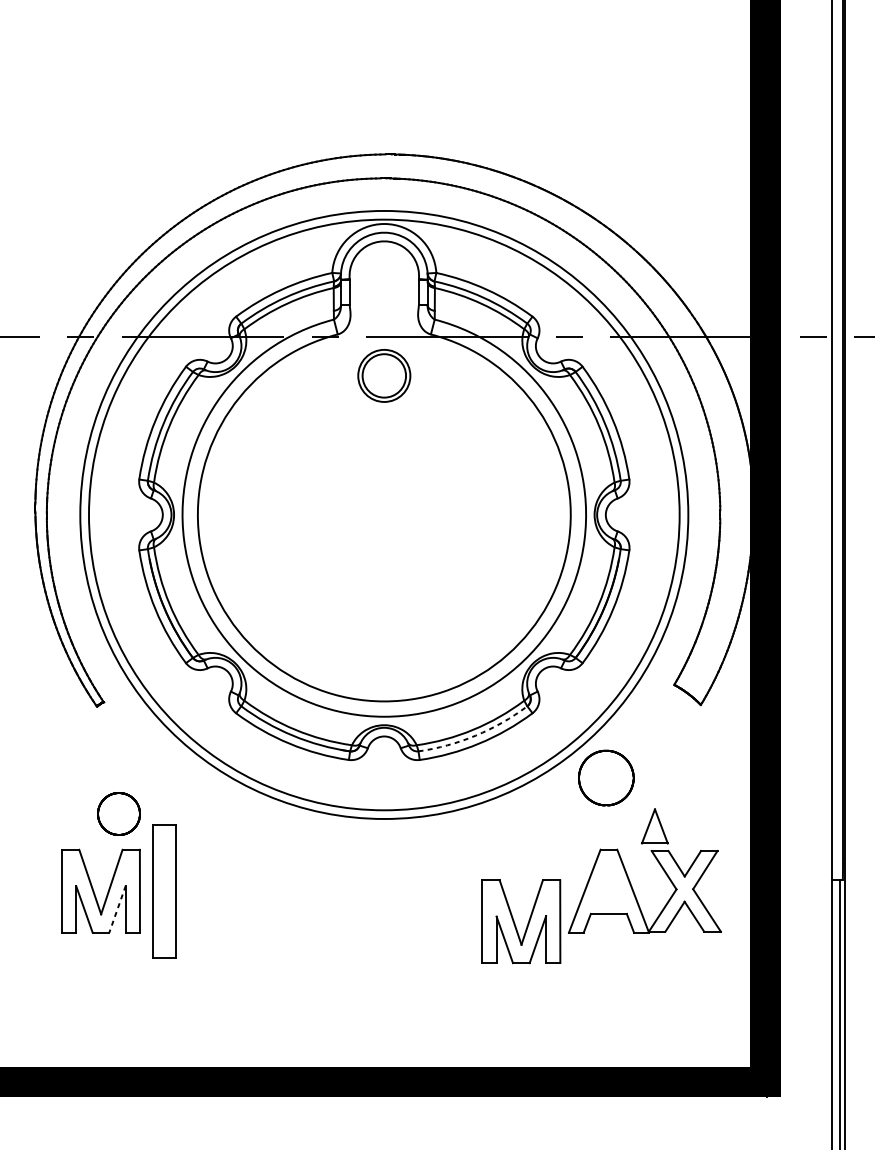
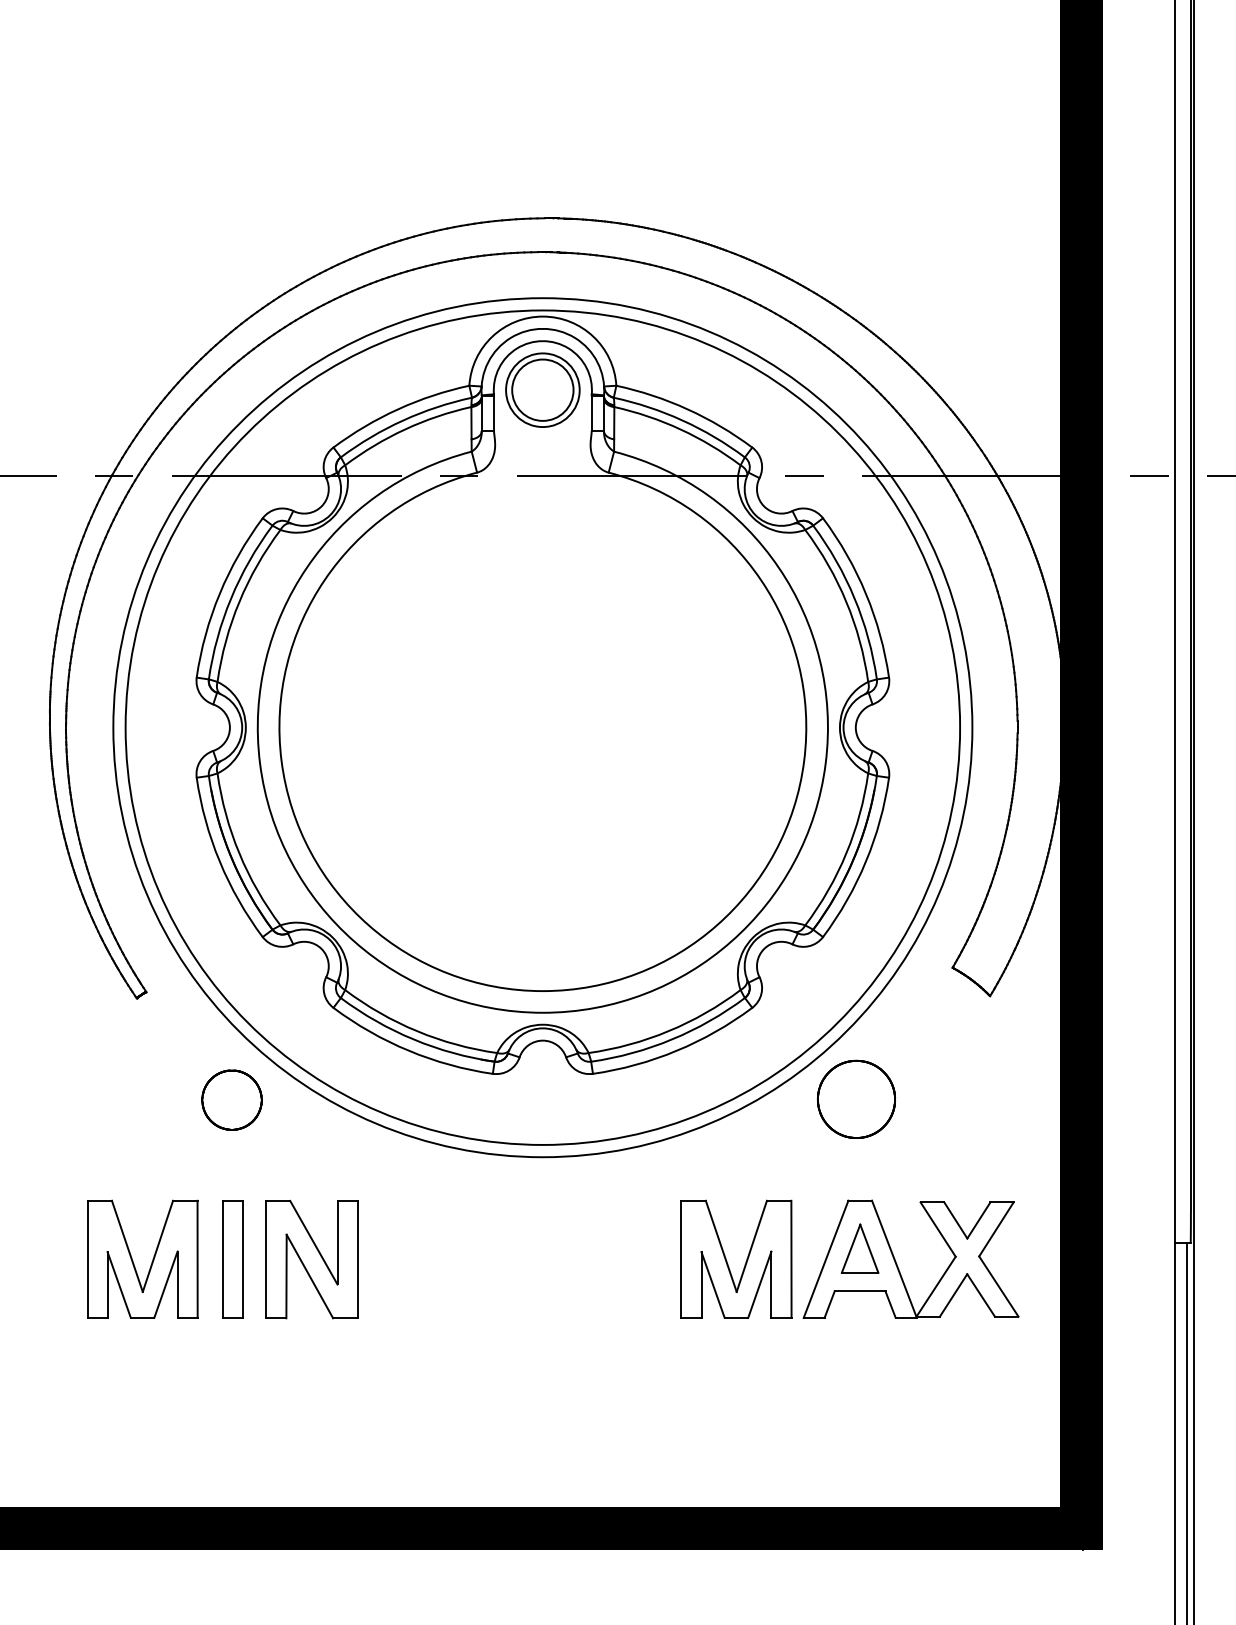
part: (384, 375) -> (542, 389), moved
arc: (476, 735) -> (672, 1039), dashed -> solid
part: (118, 813) -> (231, 1099), moved
part: (654, 826) -> (859, 1248), moved
part: (164, 891) -> (232, 1259), size x0.62
part: (220, 891) -> (311, 1259), added
line: (117, 909) -> (165, 1285), dashed -> solid
part: (515, 923) -> (727, 1261), moved

